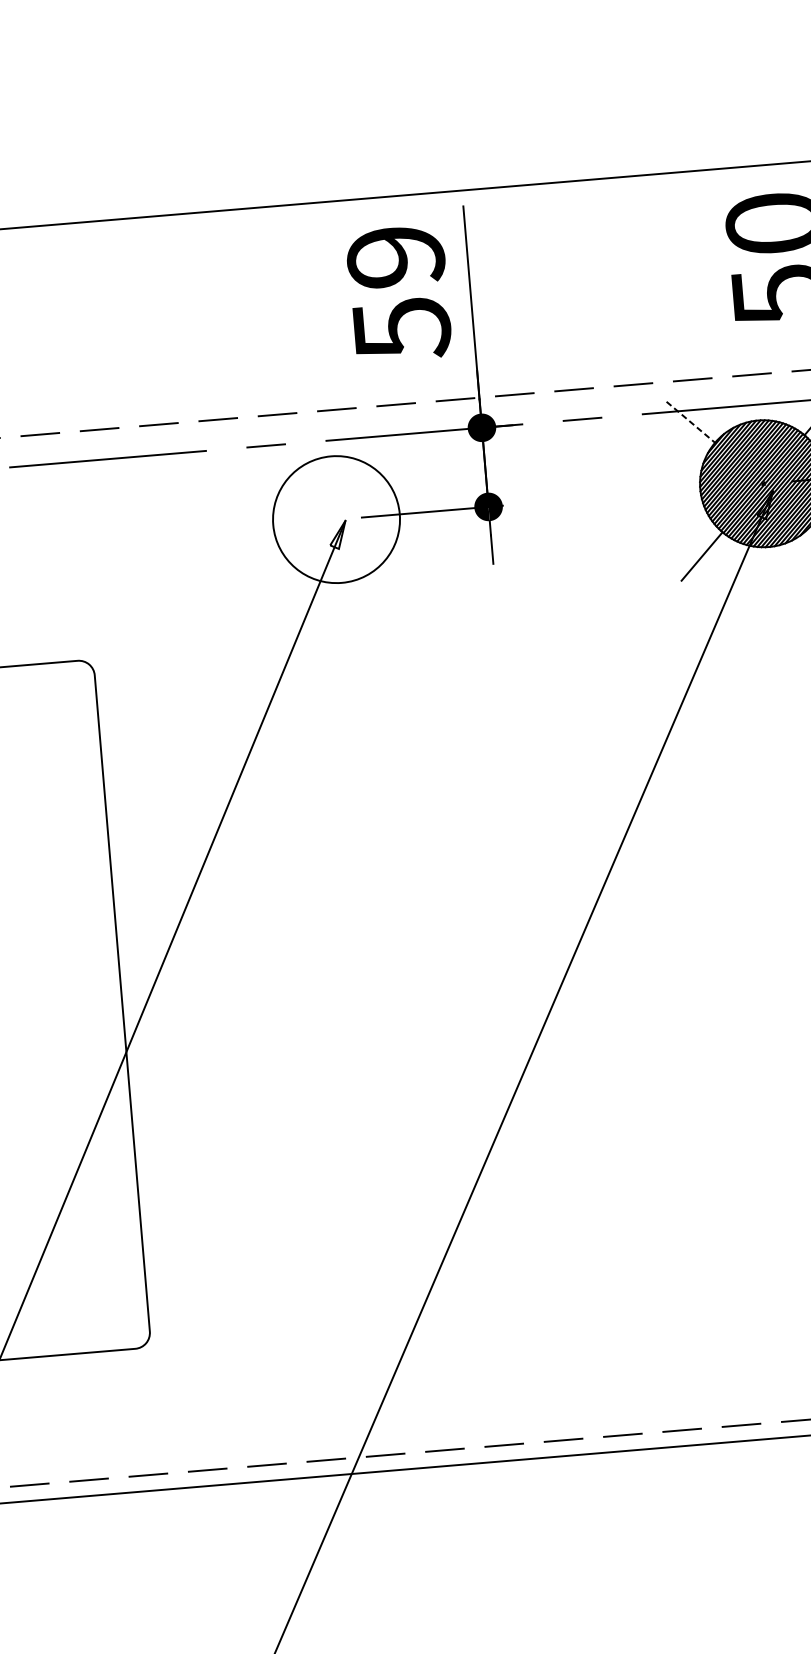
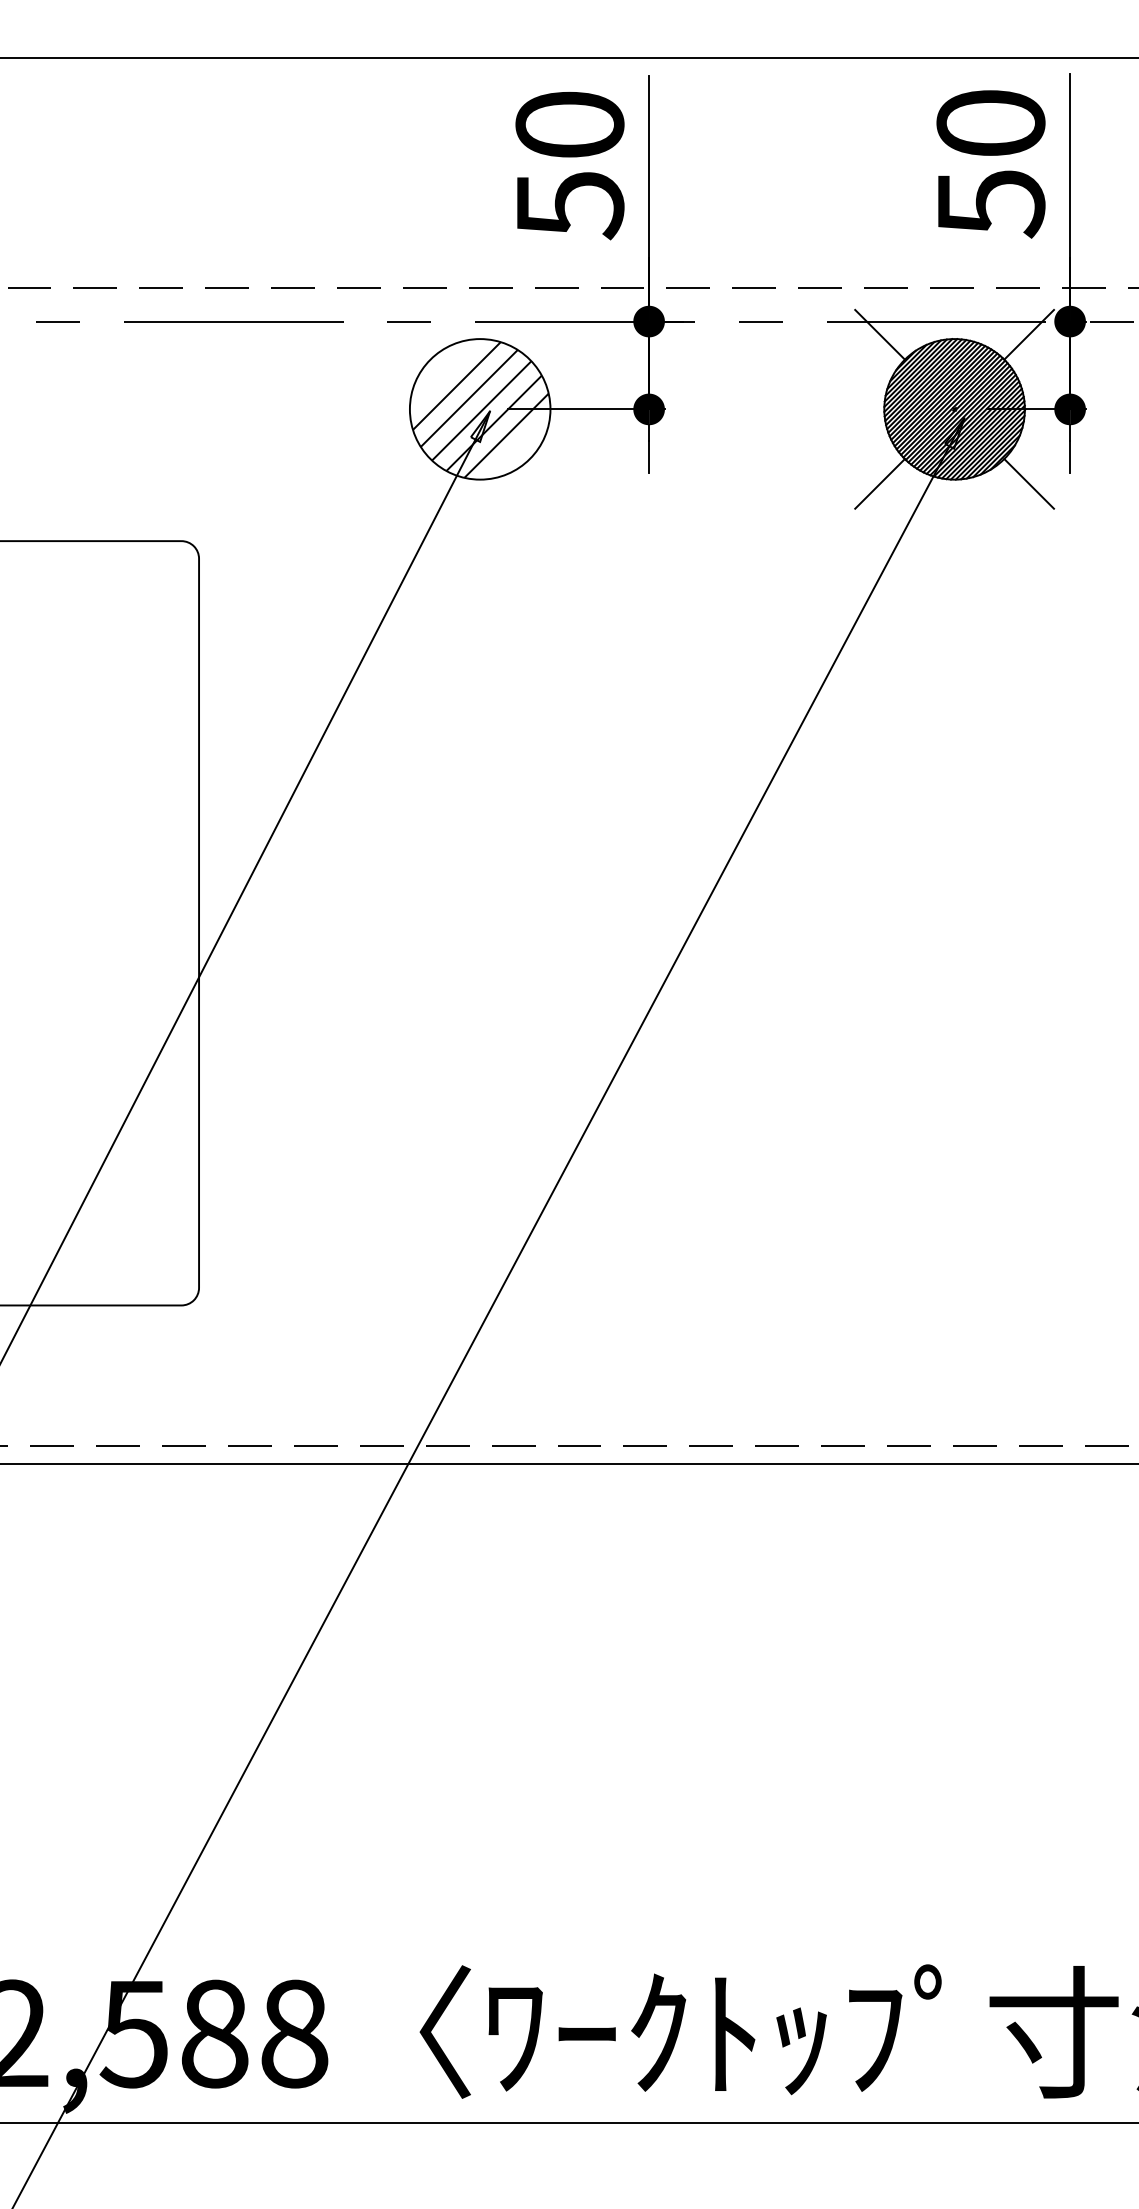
text: (395, 256) -> (569, 124), 59 -> 50
line: (691, 422) -> (880, 335), dashed -> solid
hatch: (336, 519) -> (480, 409), added

